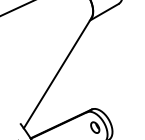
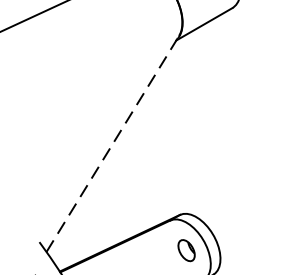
line: (57, 73) -> (112, 144), solid -> dashed

